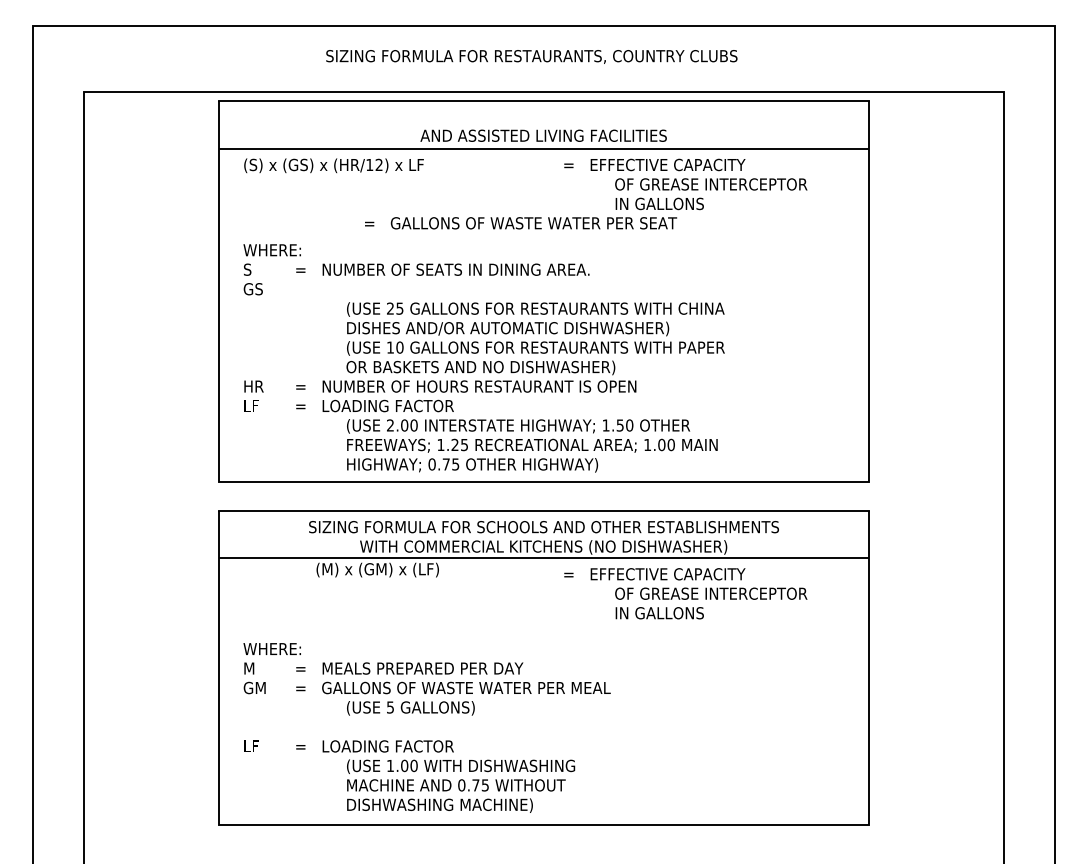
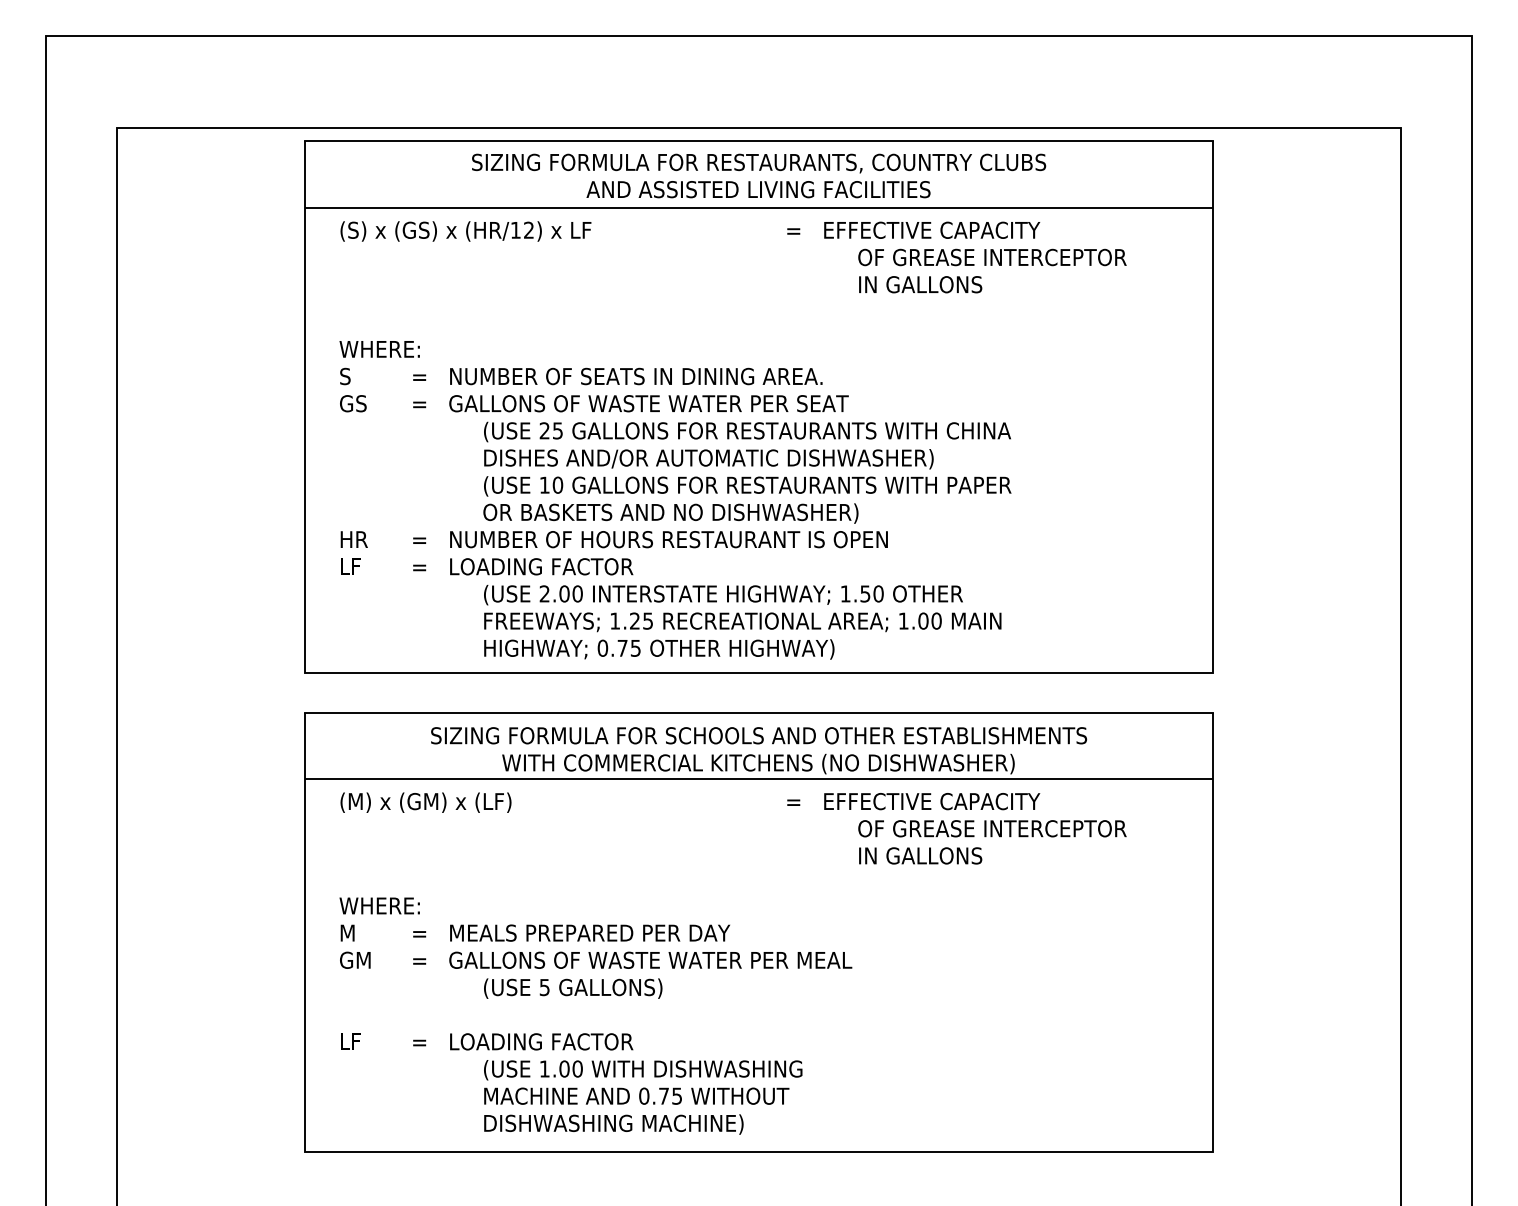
text: (532, 56) -> (759, 163), moved
text: (520, 223) -> (630, 403), moved
text: (377, 569) -> (425, 802), moved

